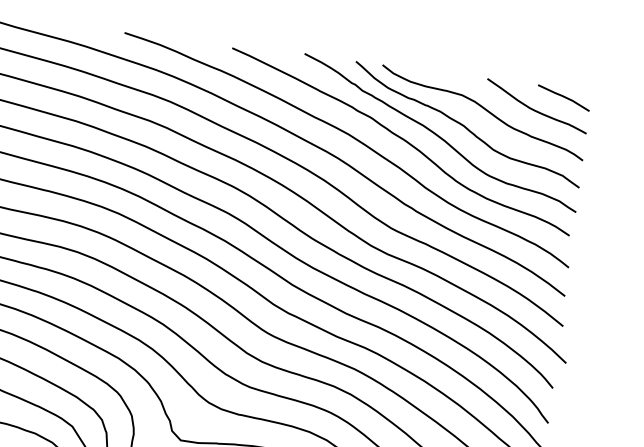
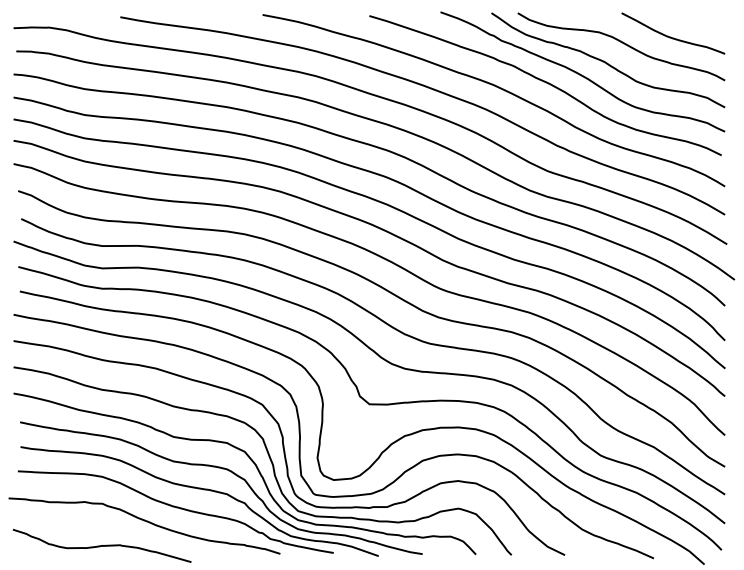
line: (563, 97) -> (698, 21), removed

